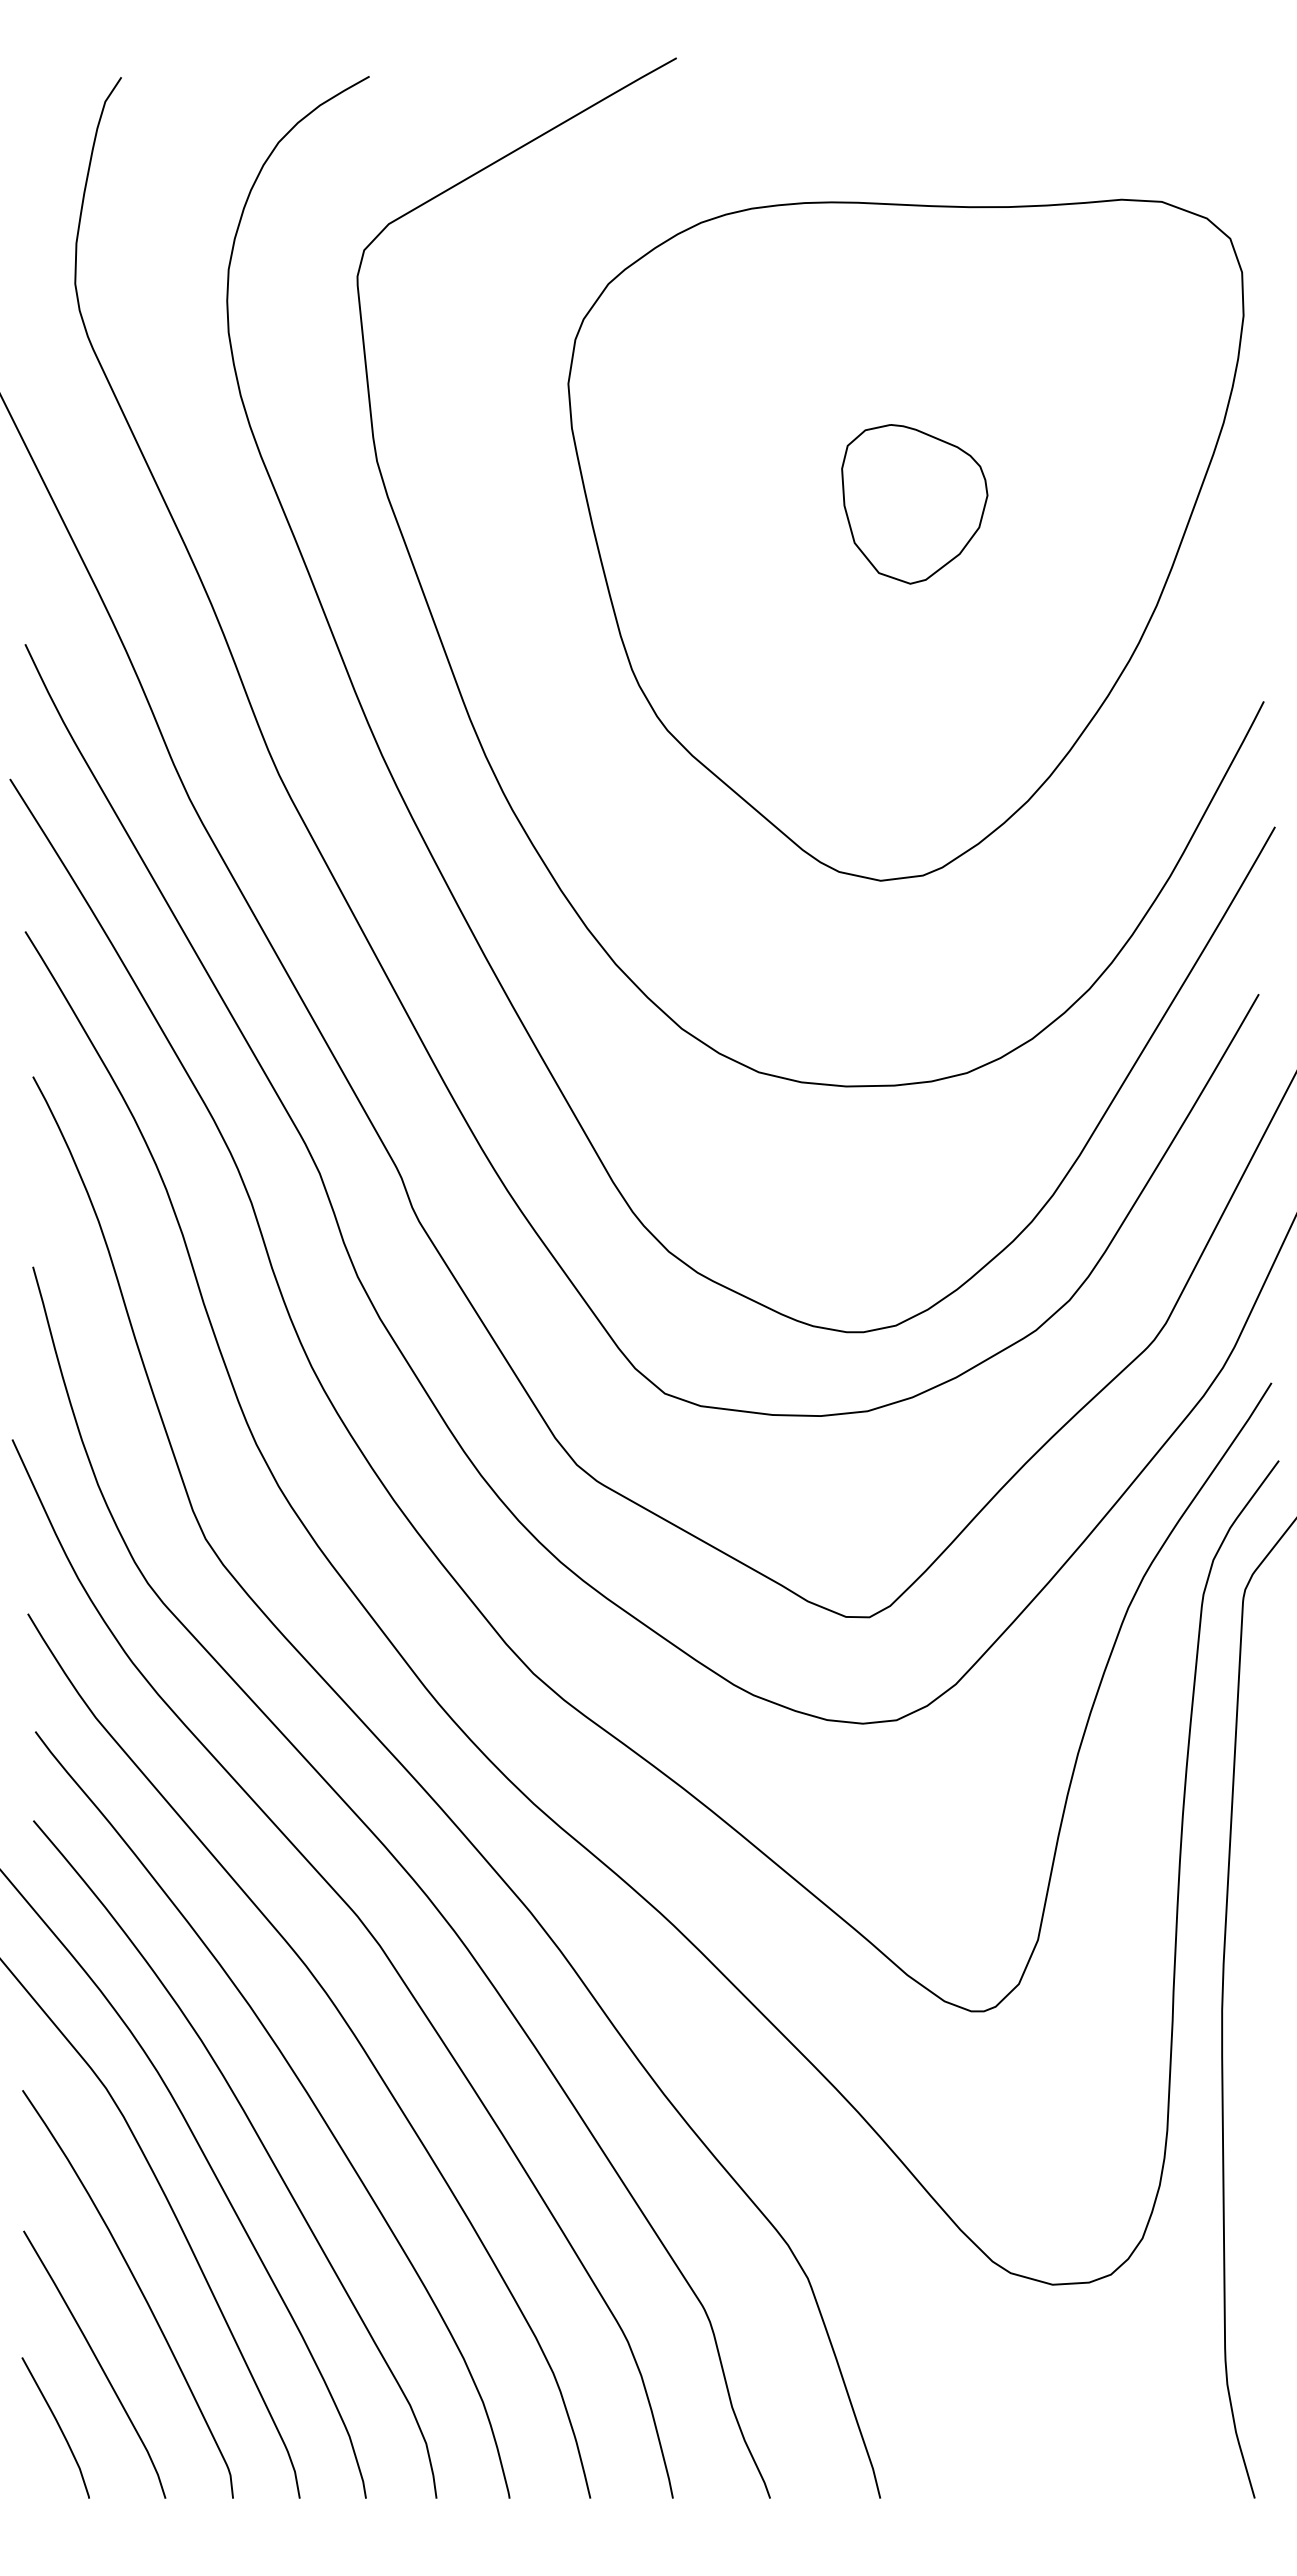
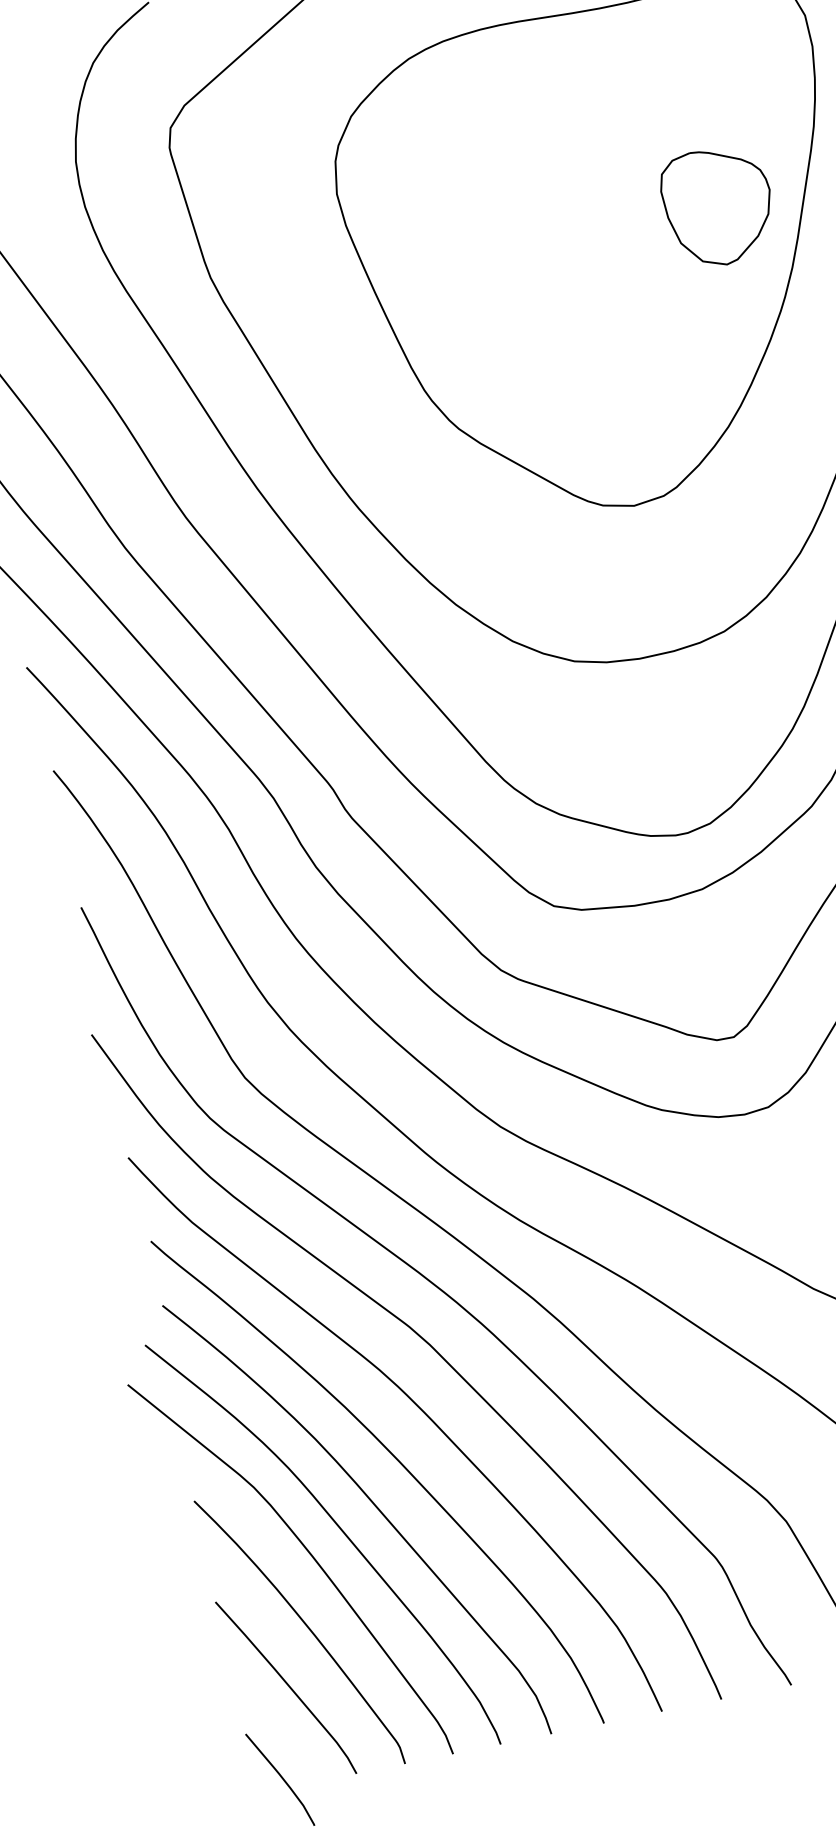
part: (914, 504) -> (718, 206), moved
curve: (58, 2426) -> (281, 1778), moved

